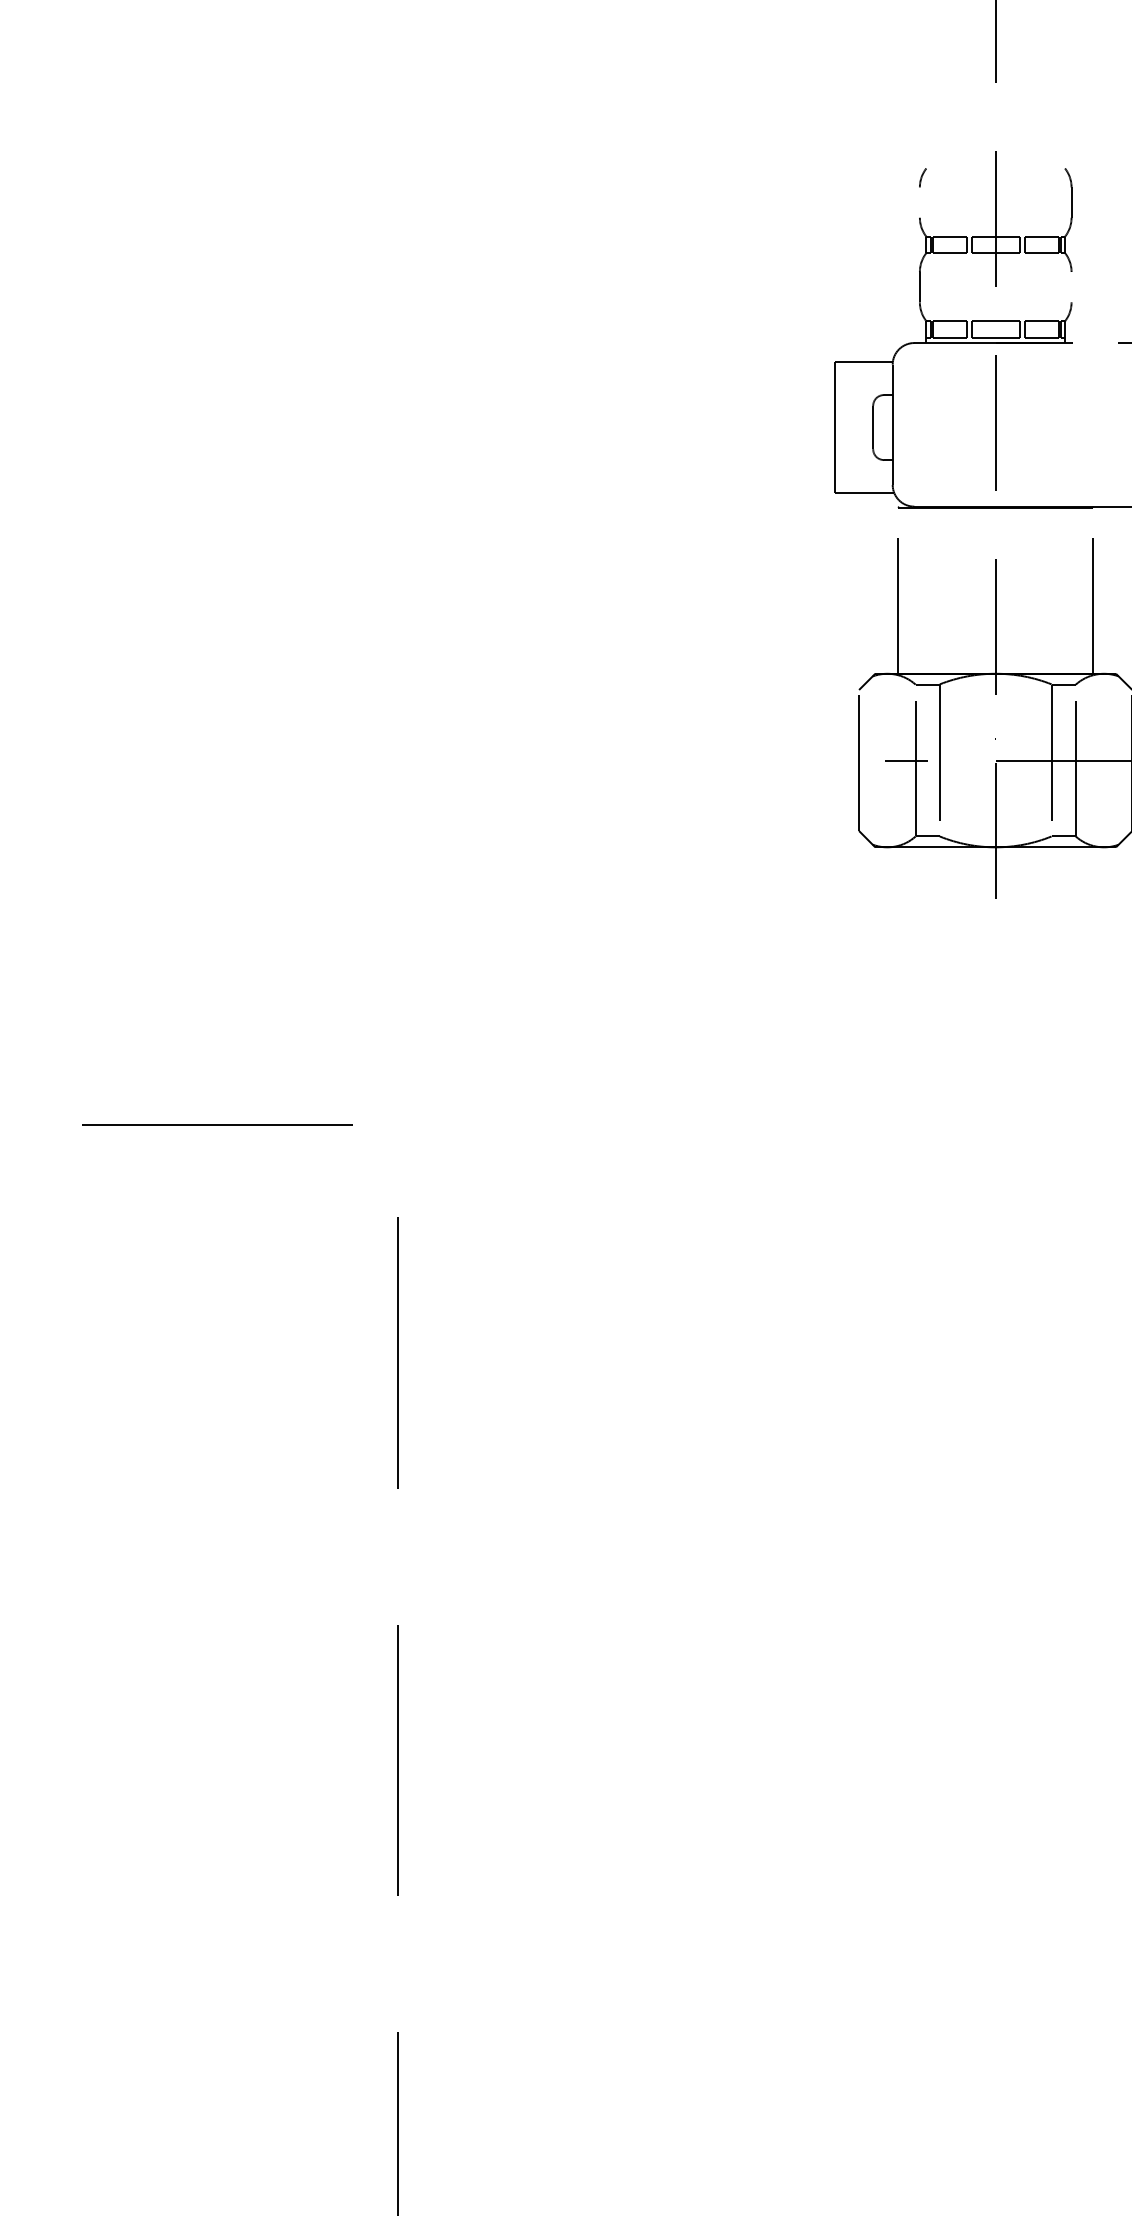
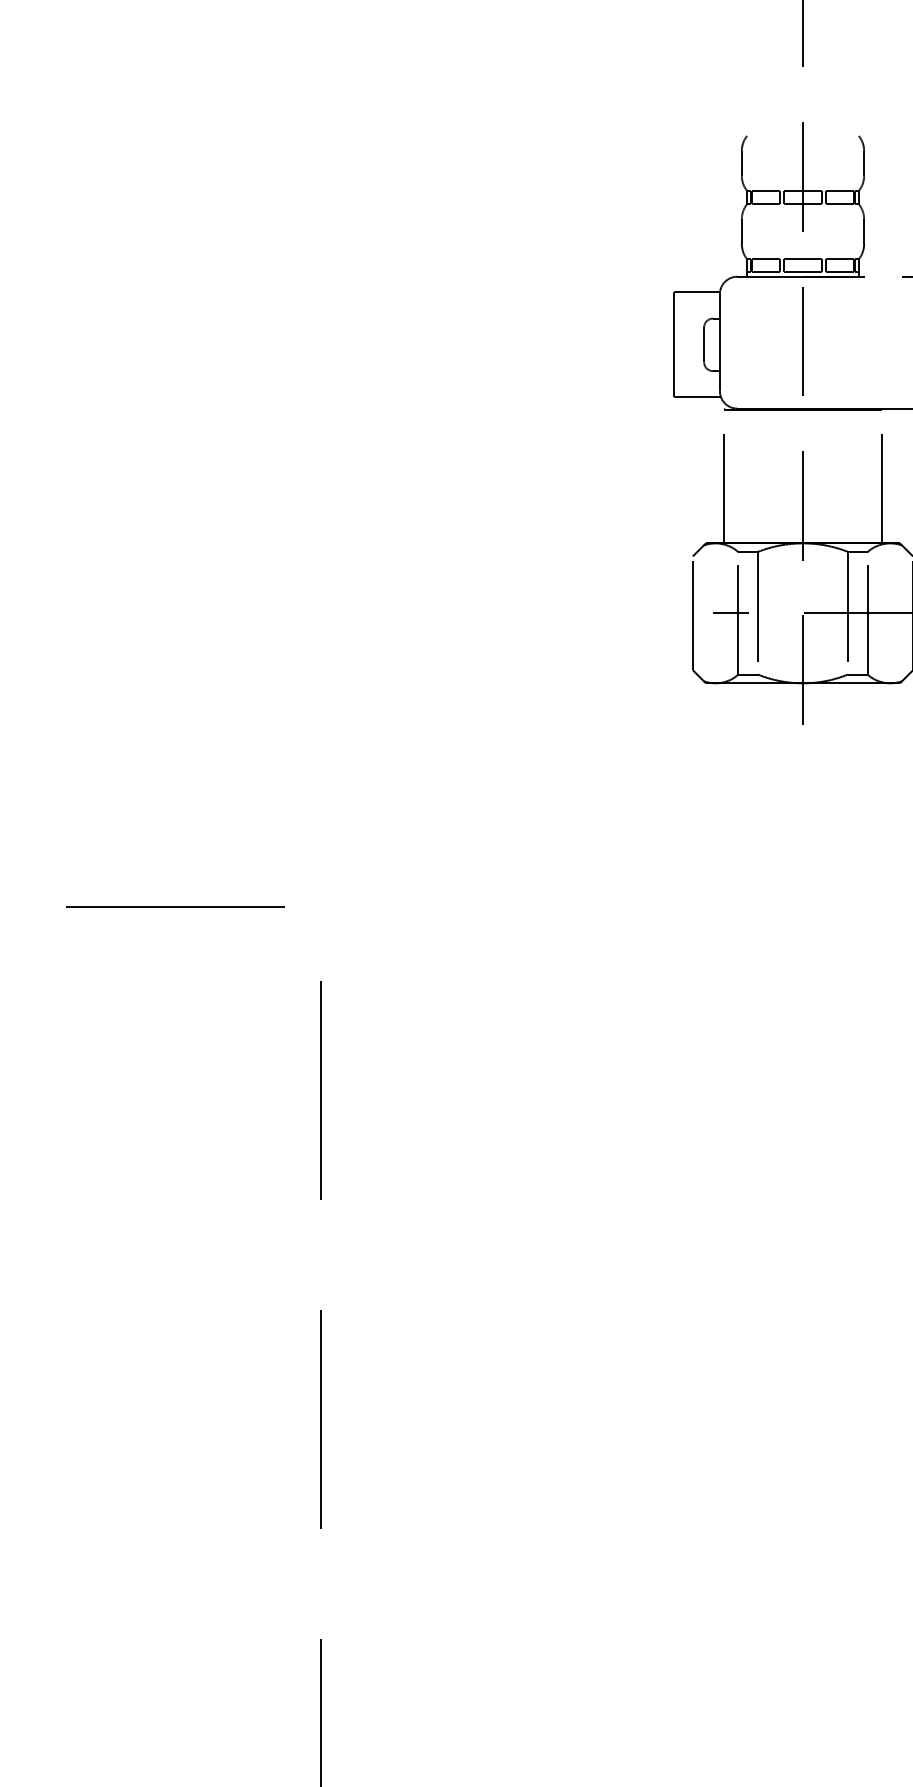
line: (919, 202) -> (741, 163), added
line: (1071, 287) -> (864, 231), added

